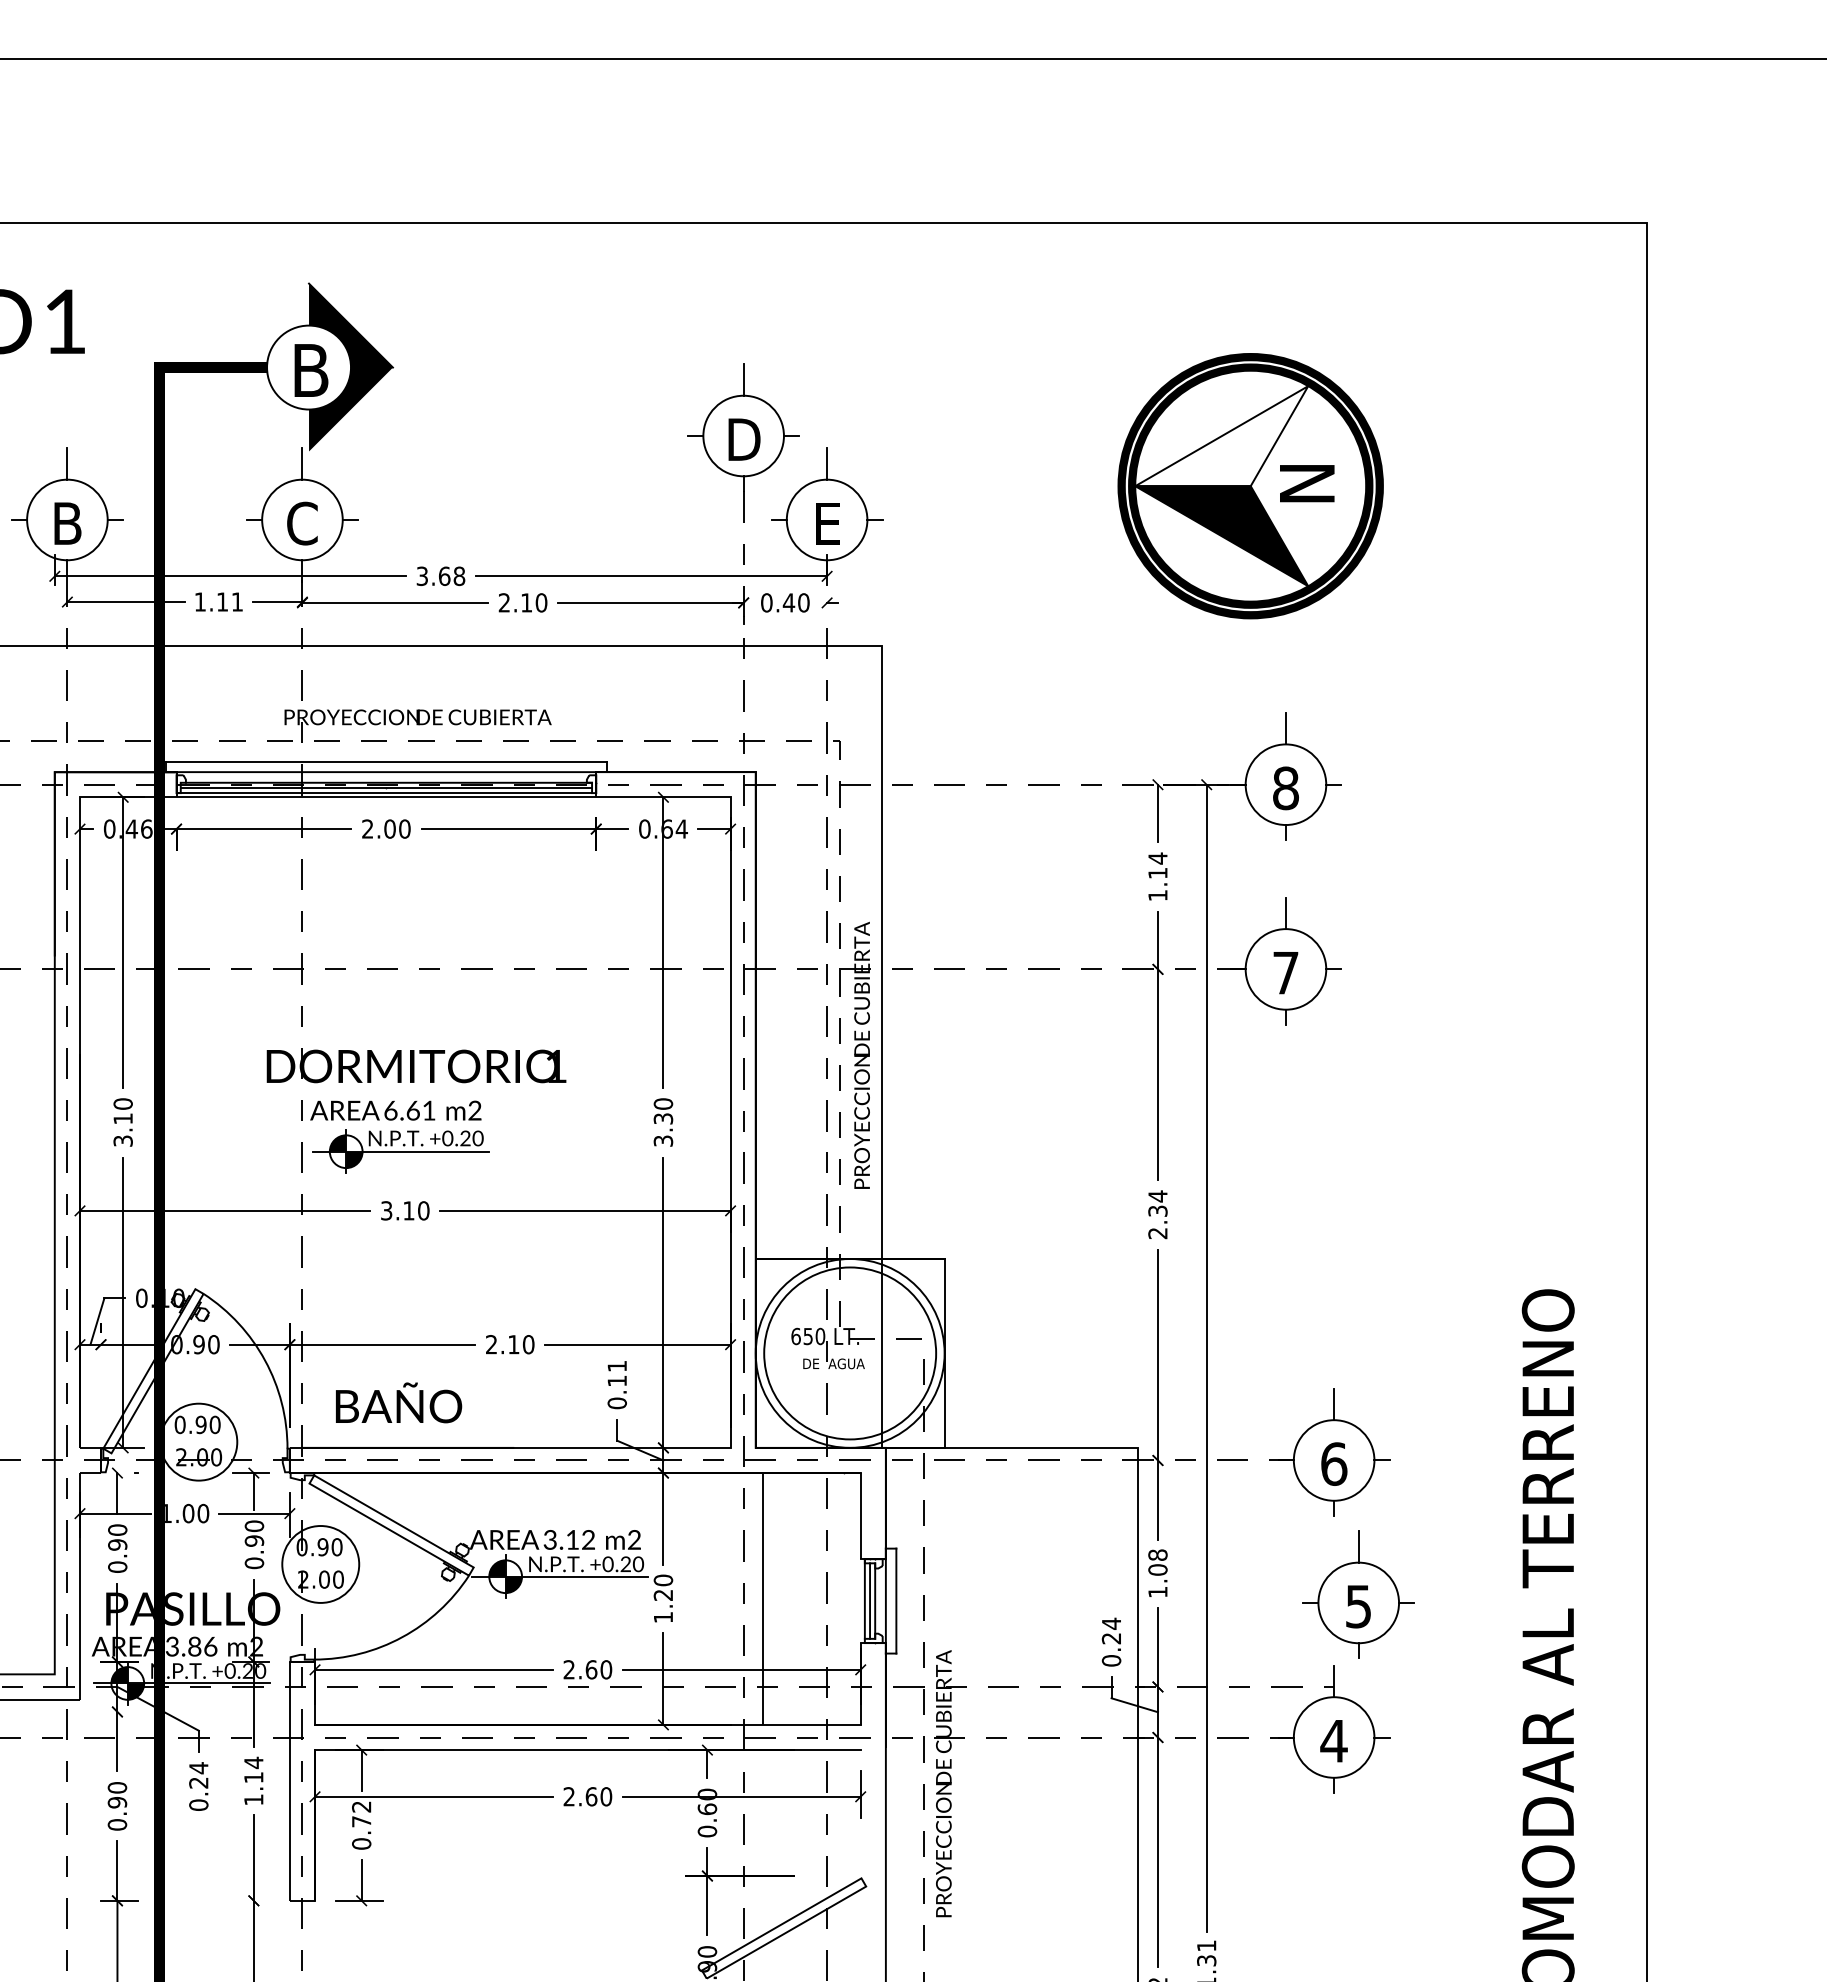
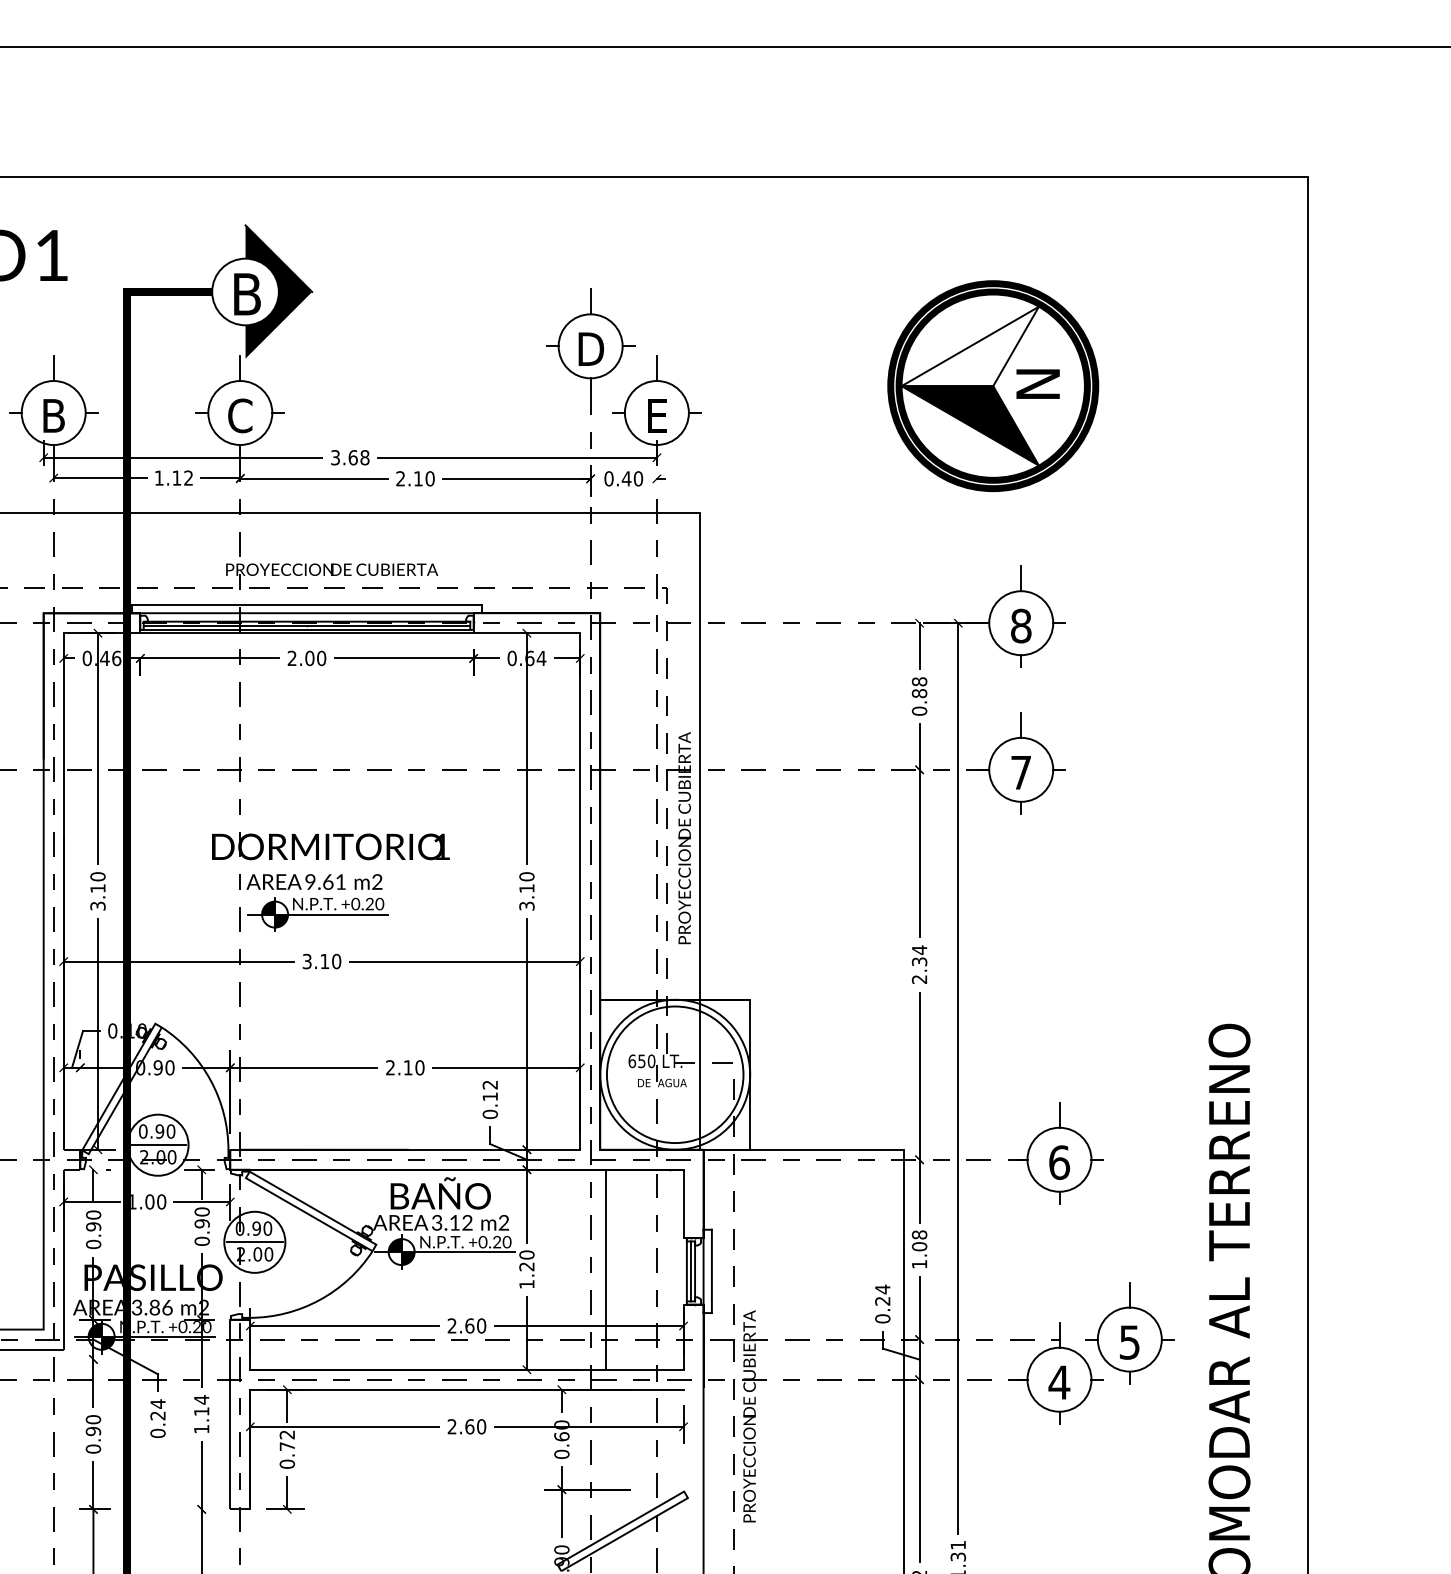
text: (236, 601) -> (187, 477), 1.11 -> 1.12
text: (1157, 876) -> (919, 696), 1.14 -> 0.88
text: (390, 1110) -> (310, 881), 6.61 -> 9.61
text: (663, 1118) -> (527, 888), 3.30 -> 3.10
text: (616, 1366) -> (489, 1085), 0.11 -> 0.12
text: (399, 1402) -> (441, 1193), moved
line: (198, 1442) -> (157, 1145), added
line: (320, 1564) -> (254, 1242), added
part: (1358, 1594) -> (1129, 1332), moved

